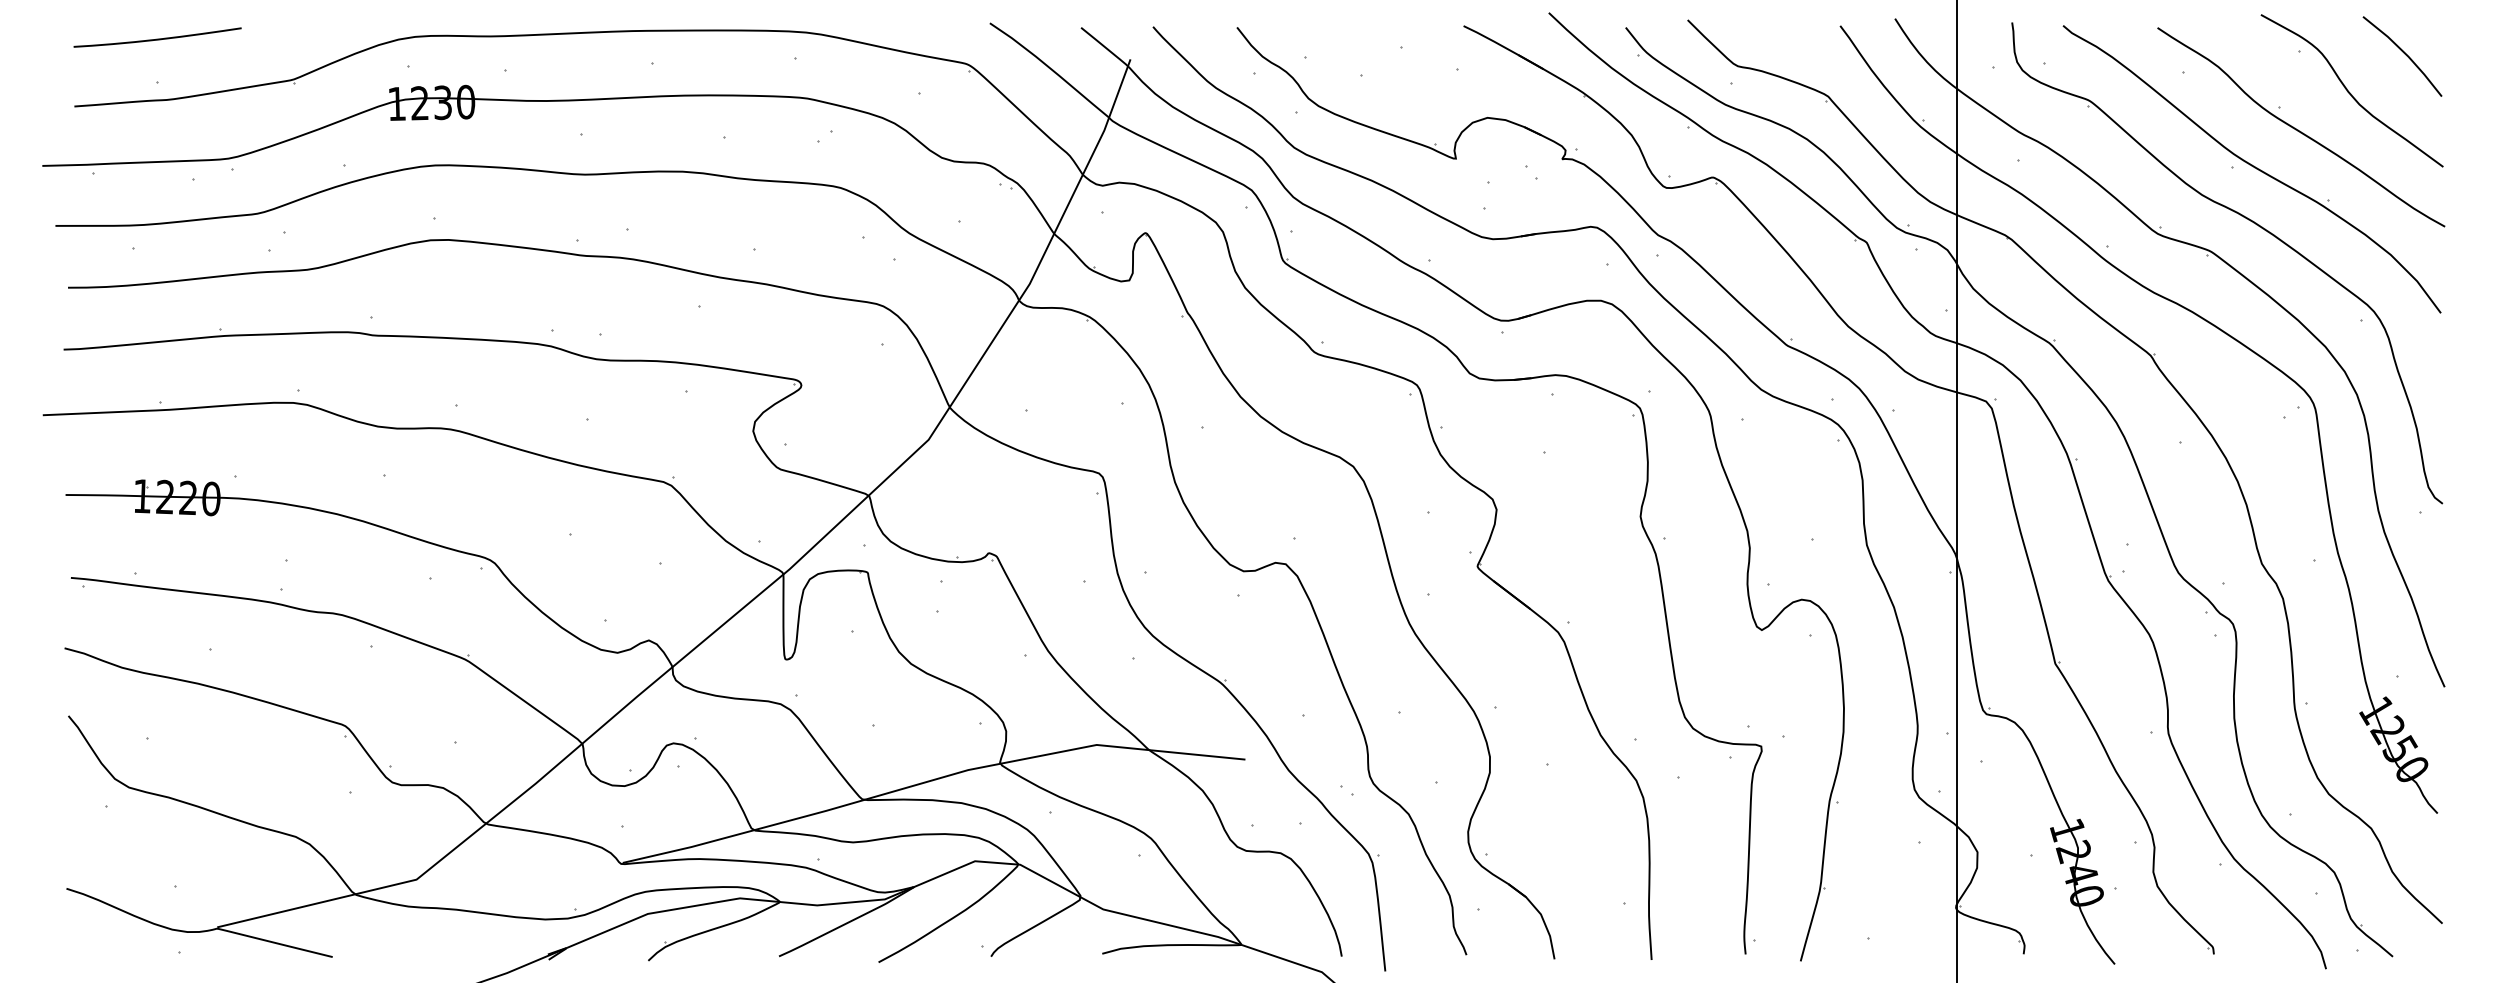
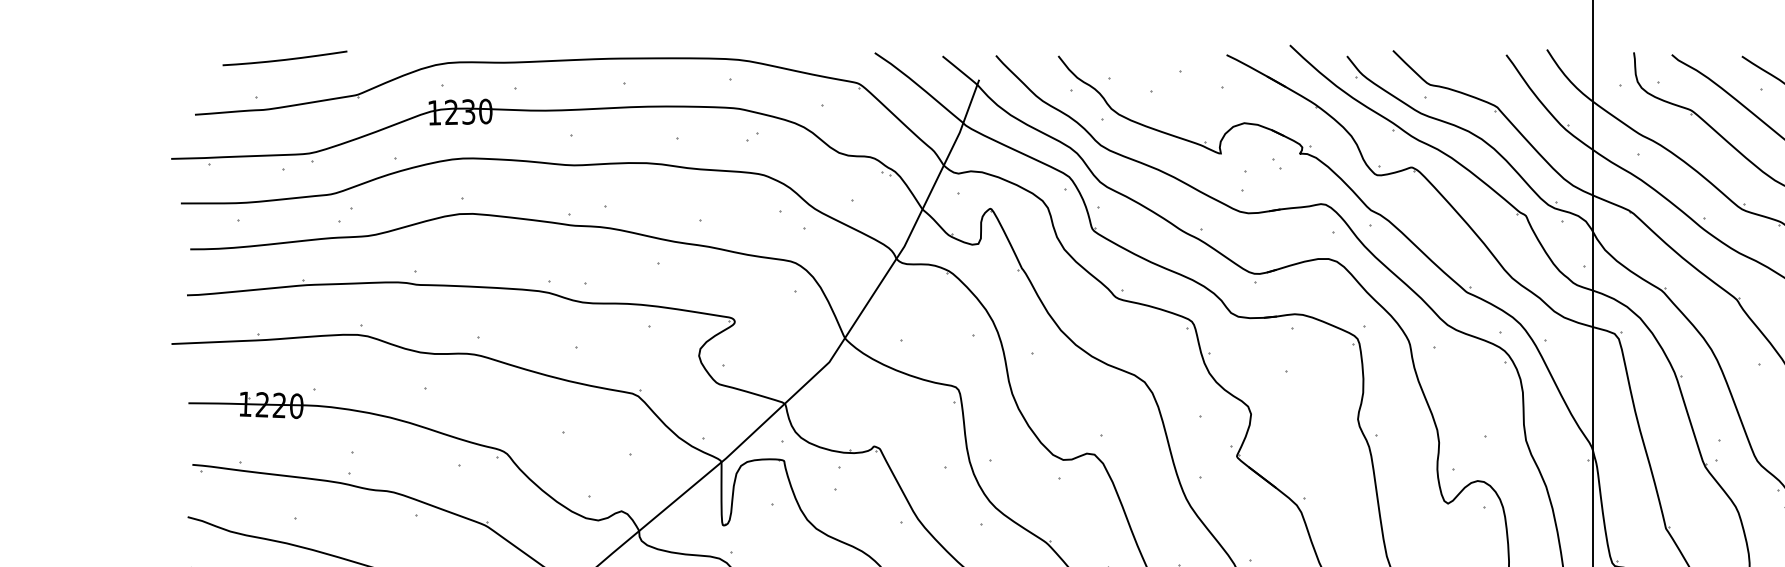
curve: (157, 38) -> (284, 59), moved

